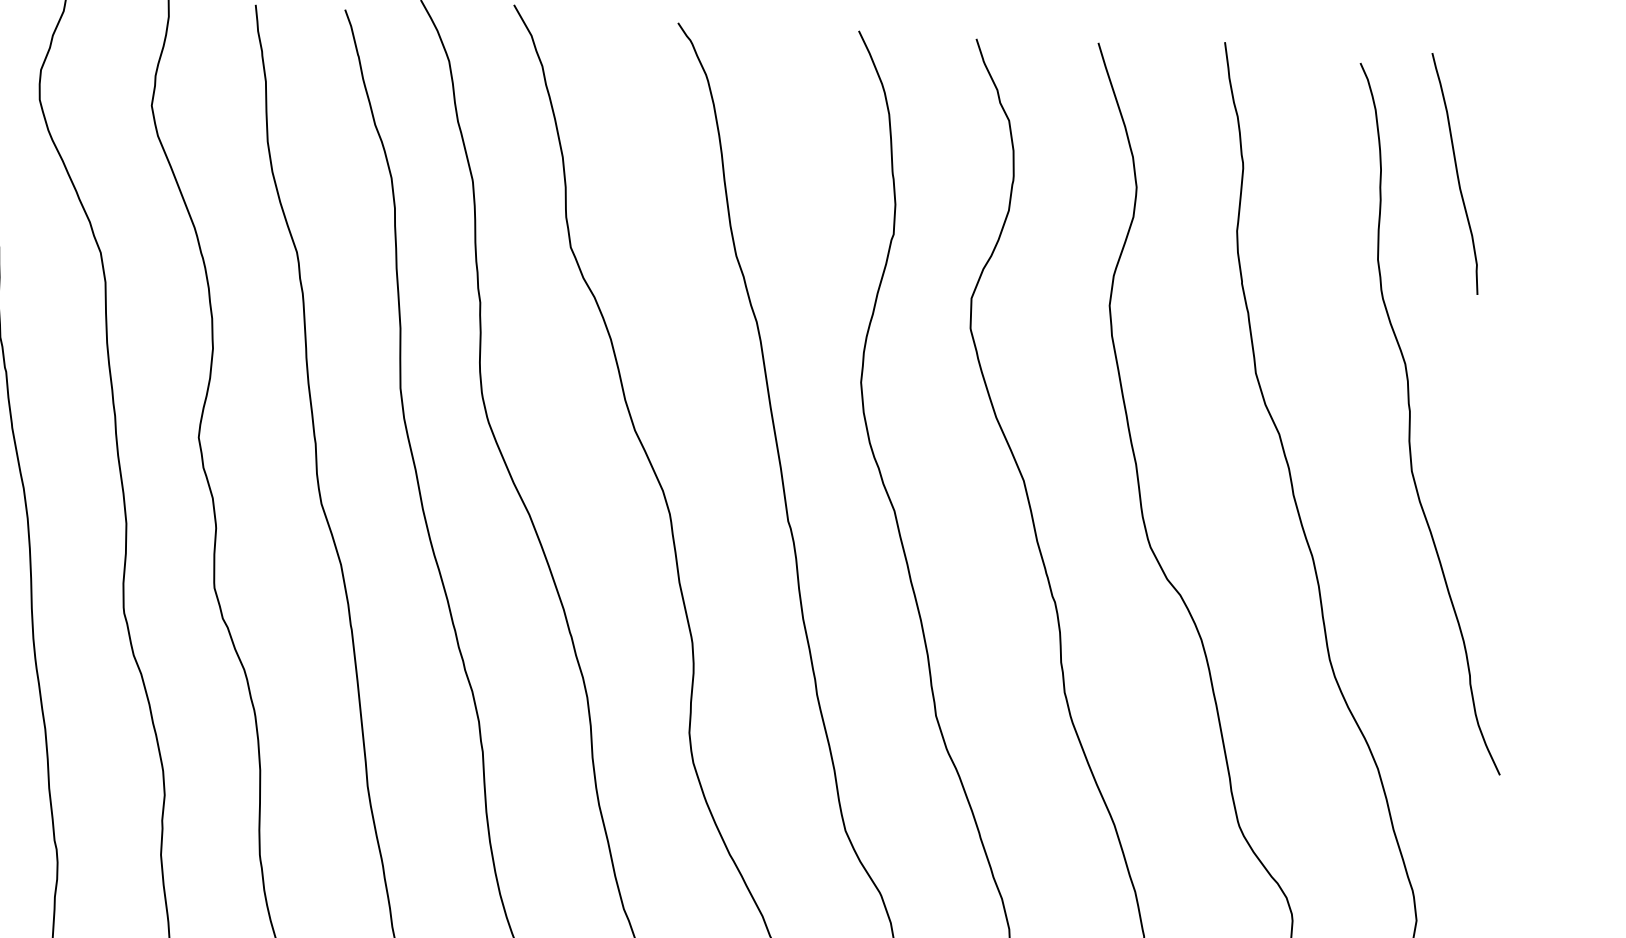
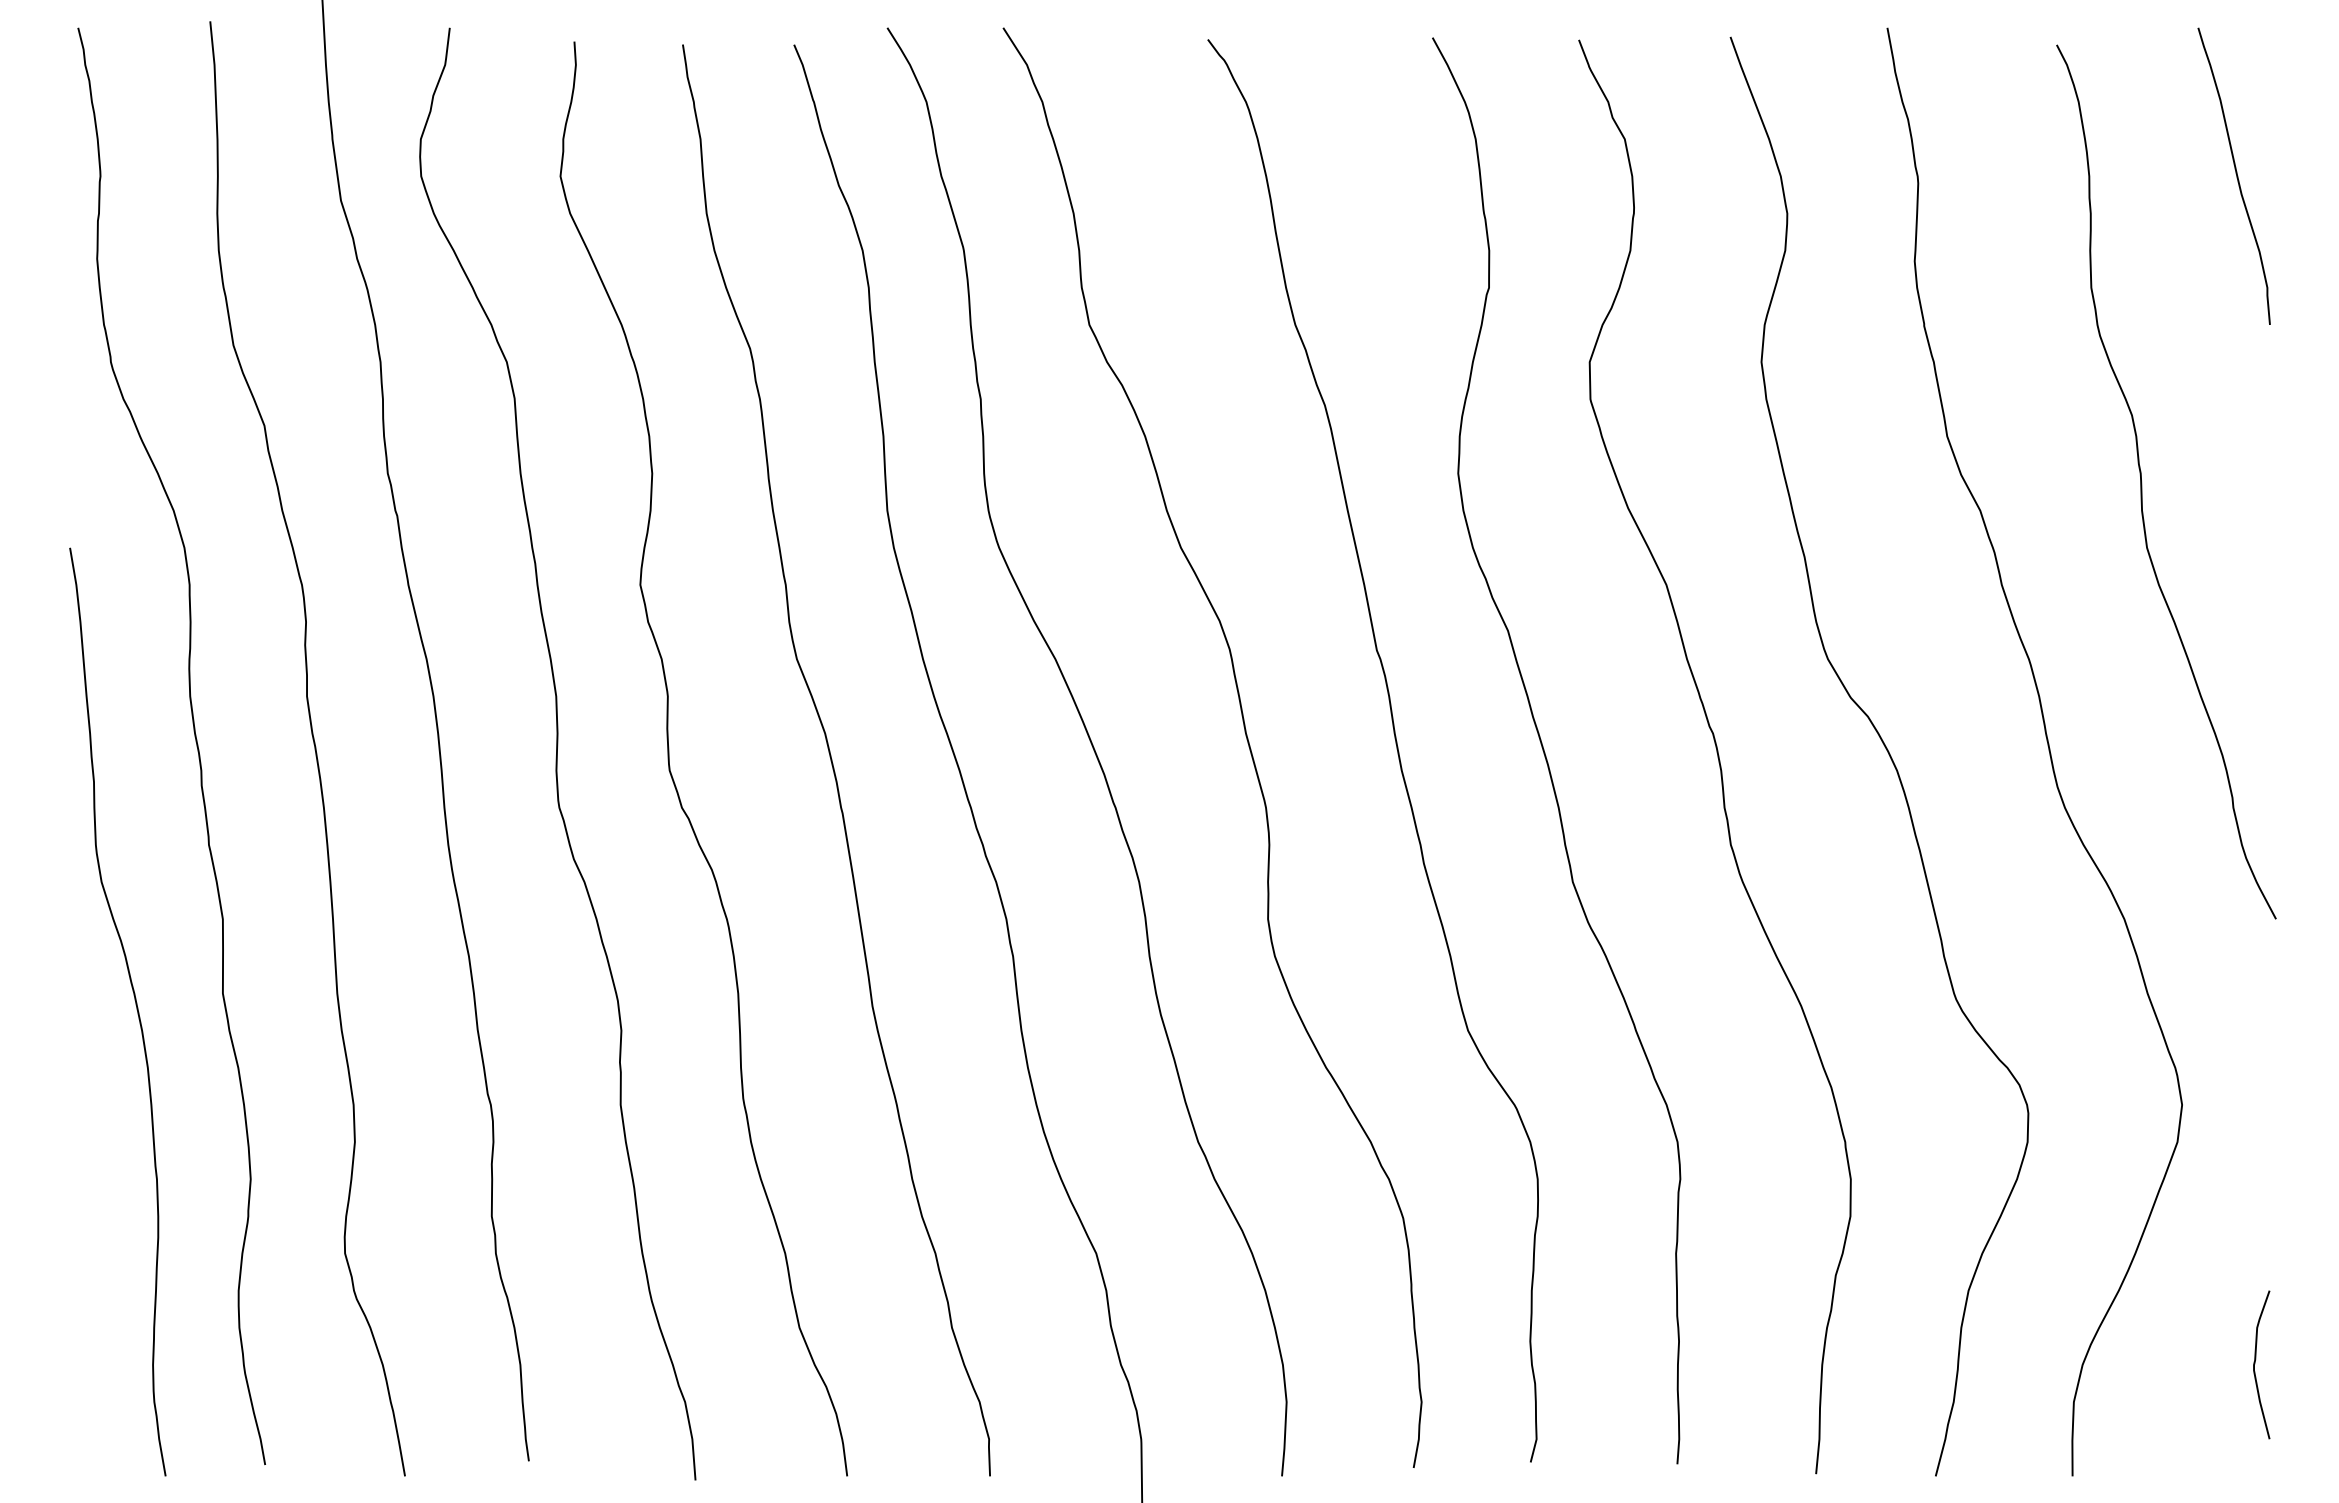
curve: (1456, 171) -> (2235, 173), moved

